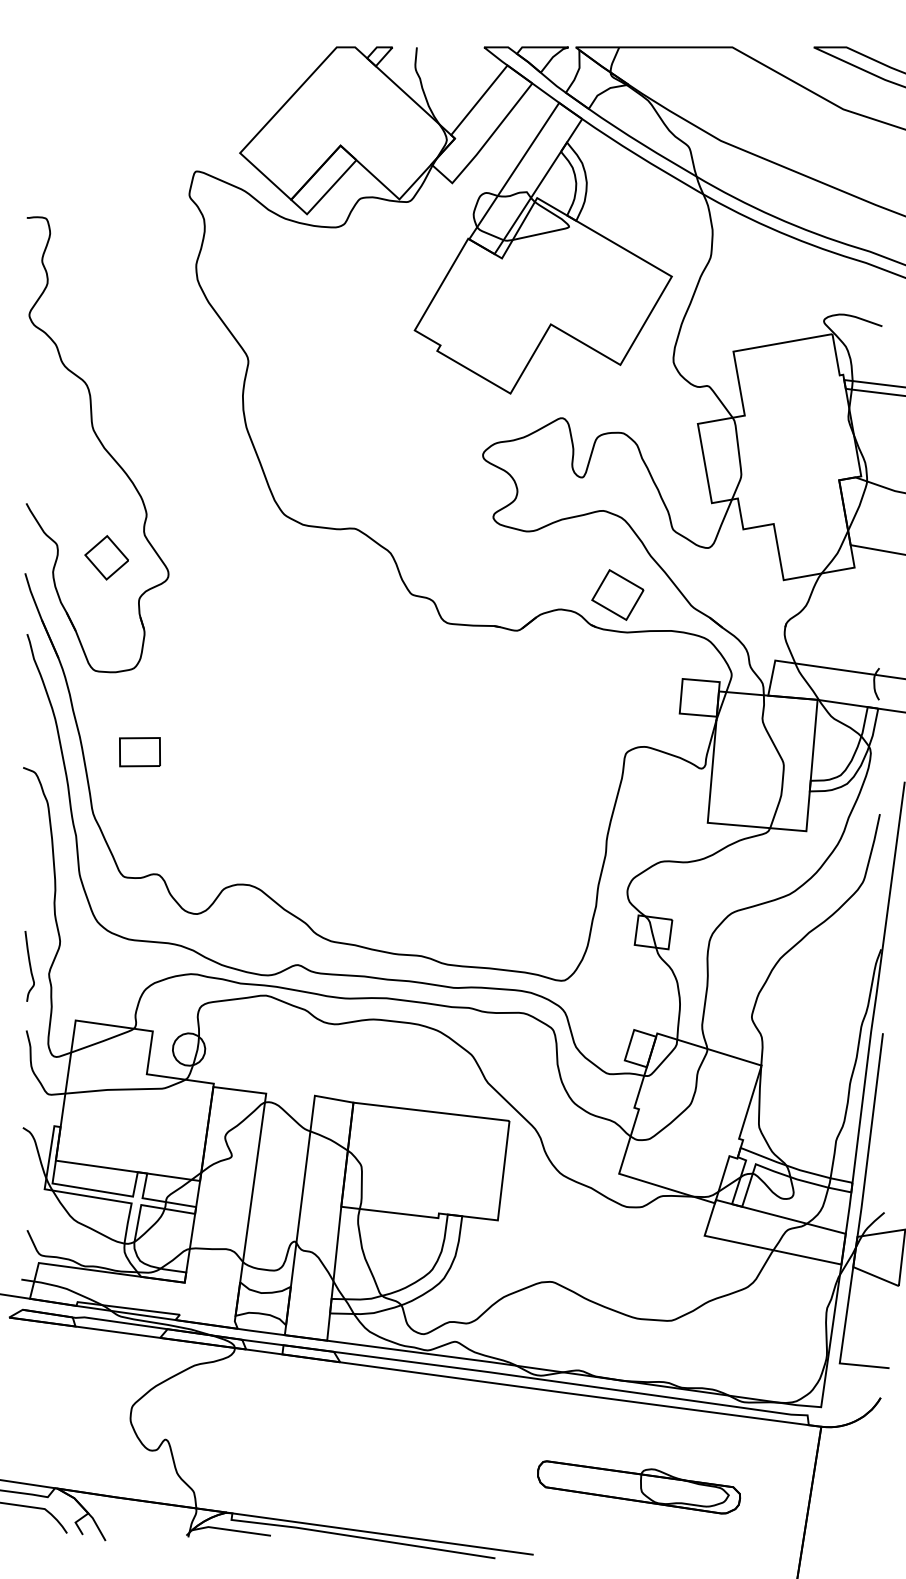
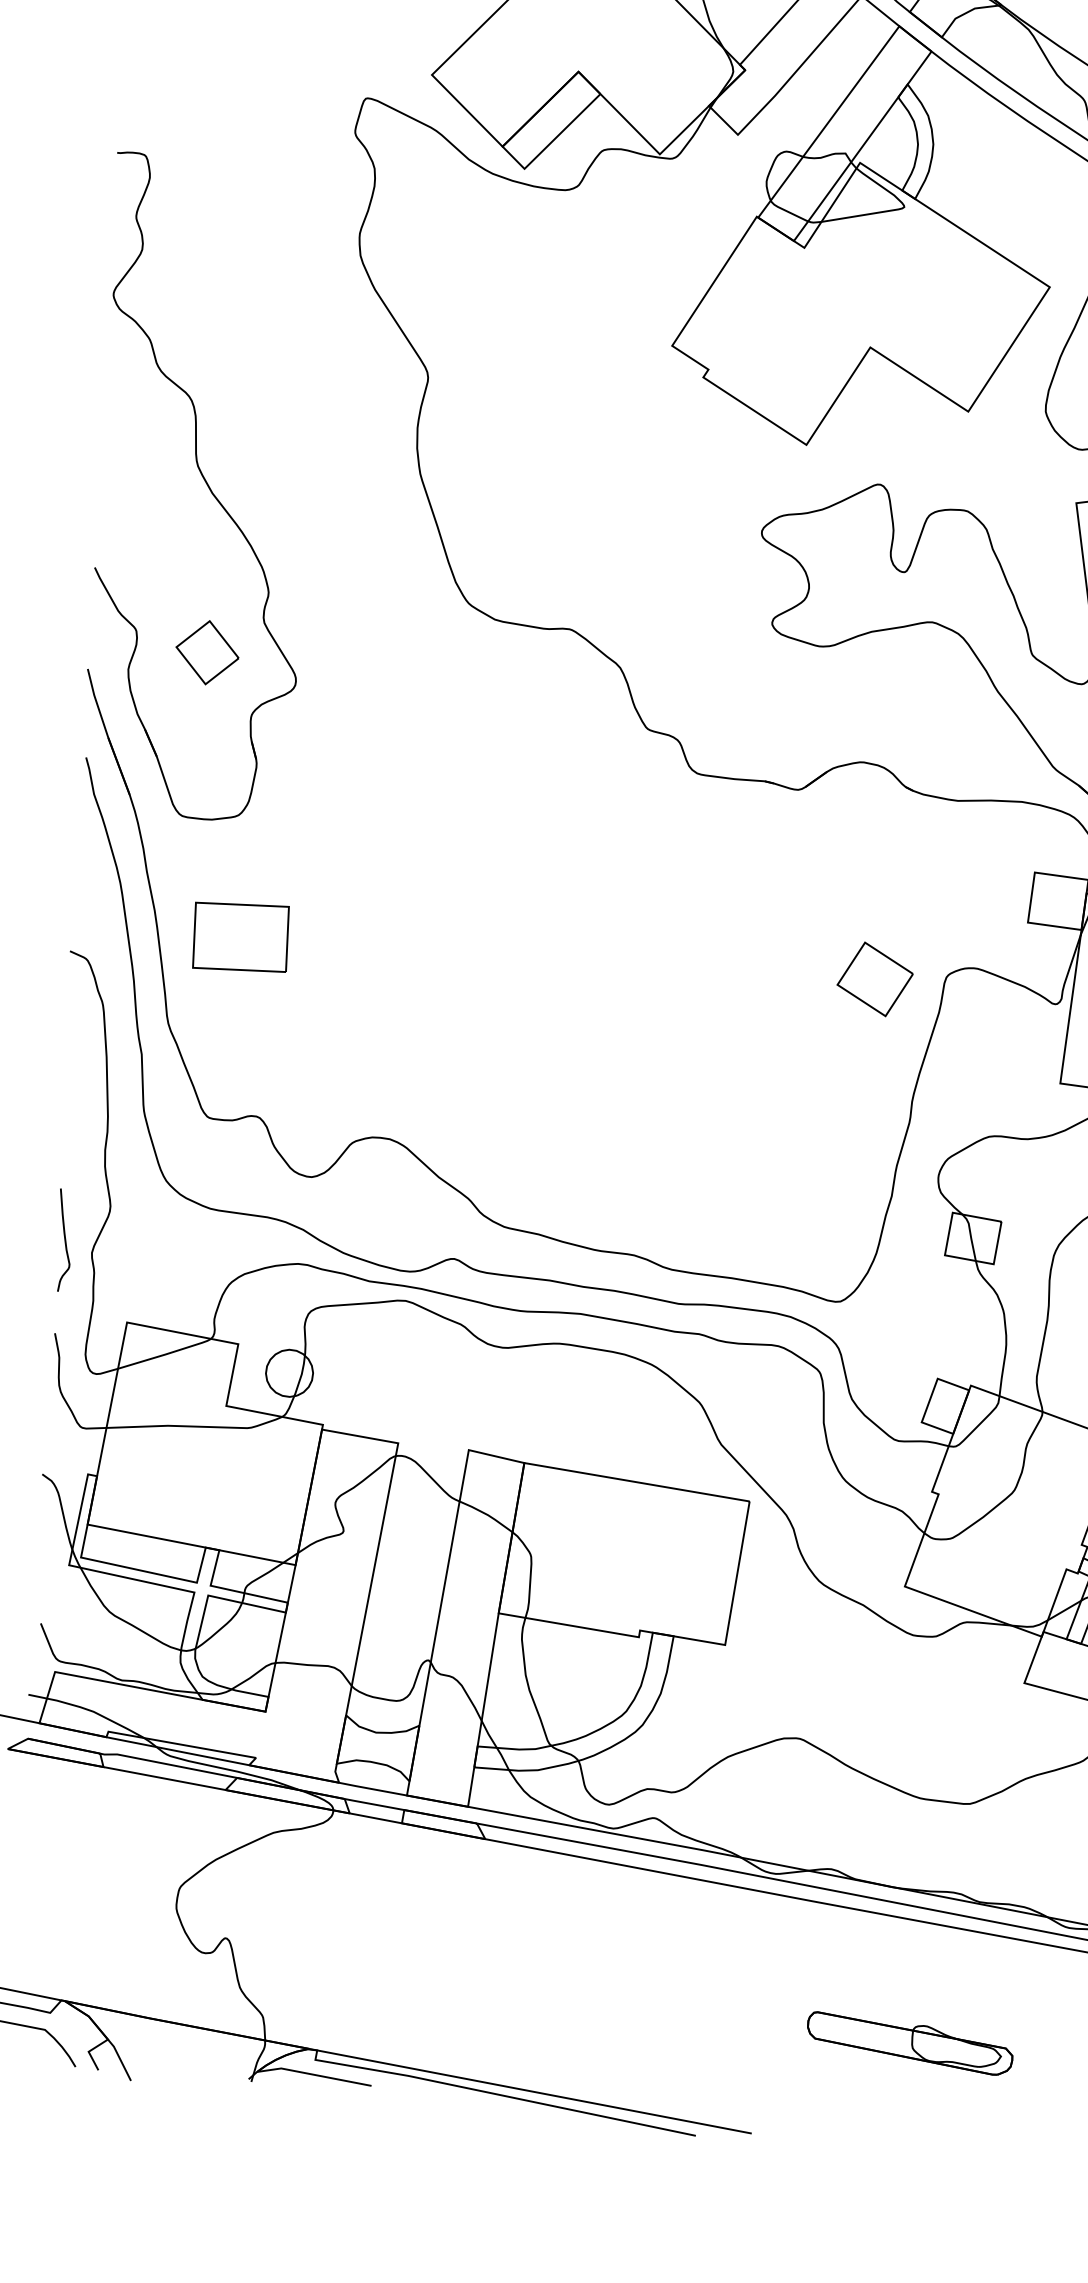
part: (617, 594) -> (874, 978), moved
part: (139, 752) -> (240, 938), size x1.6
part: (639, 1487) -> (910, 2043), size x0.7

